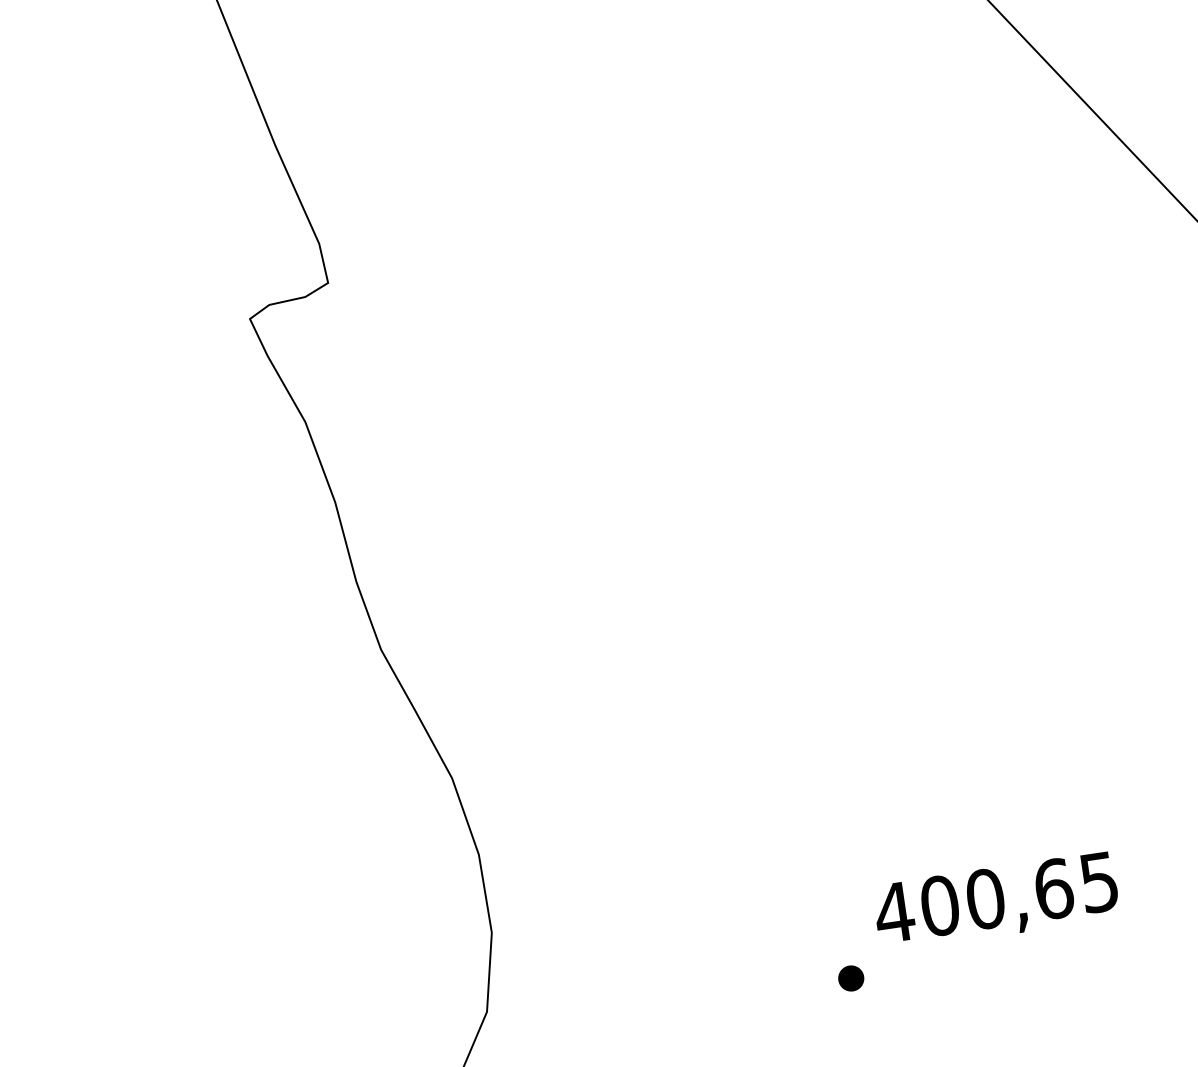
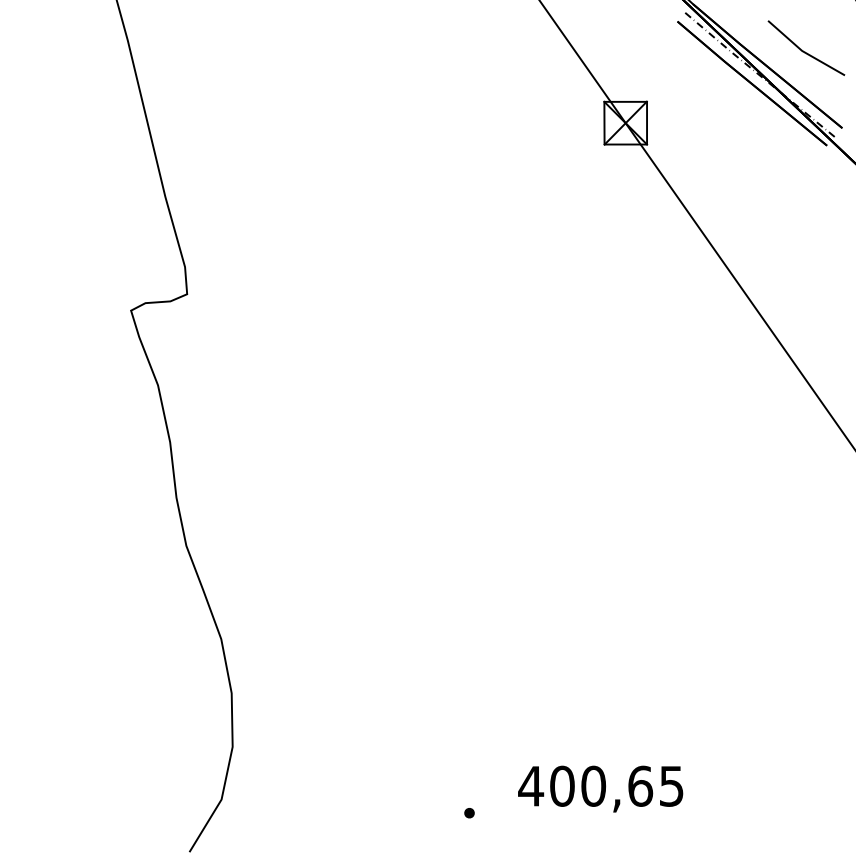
text: (996, 900) -> (600, 788), moved
part: (851, 977) -> (469, 812), size x0.6

